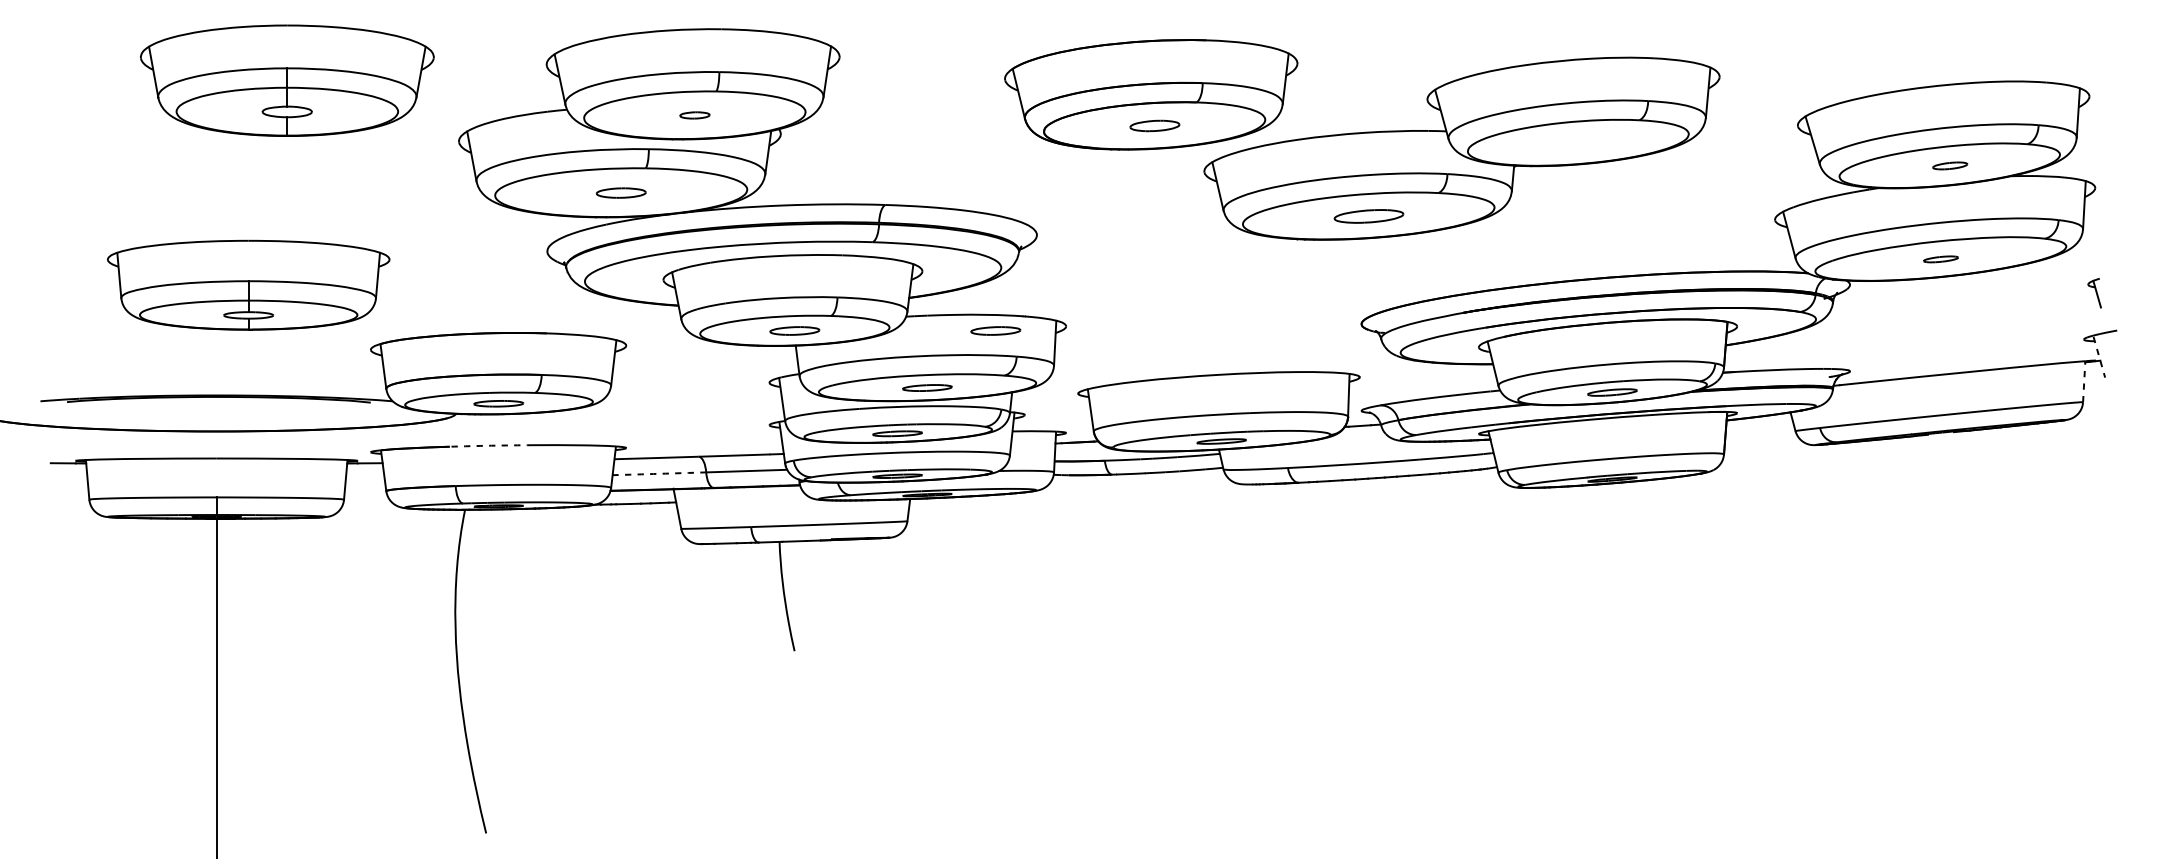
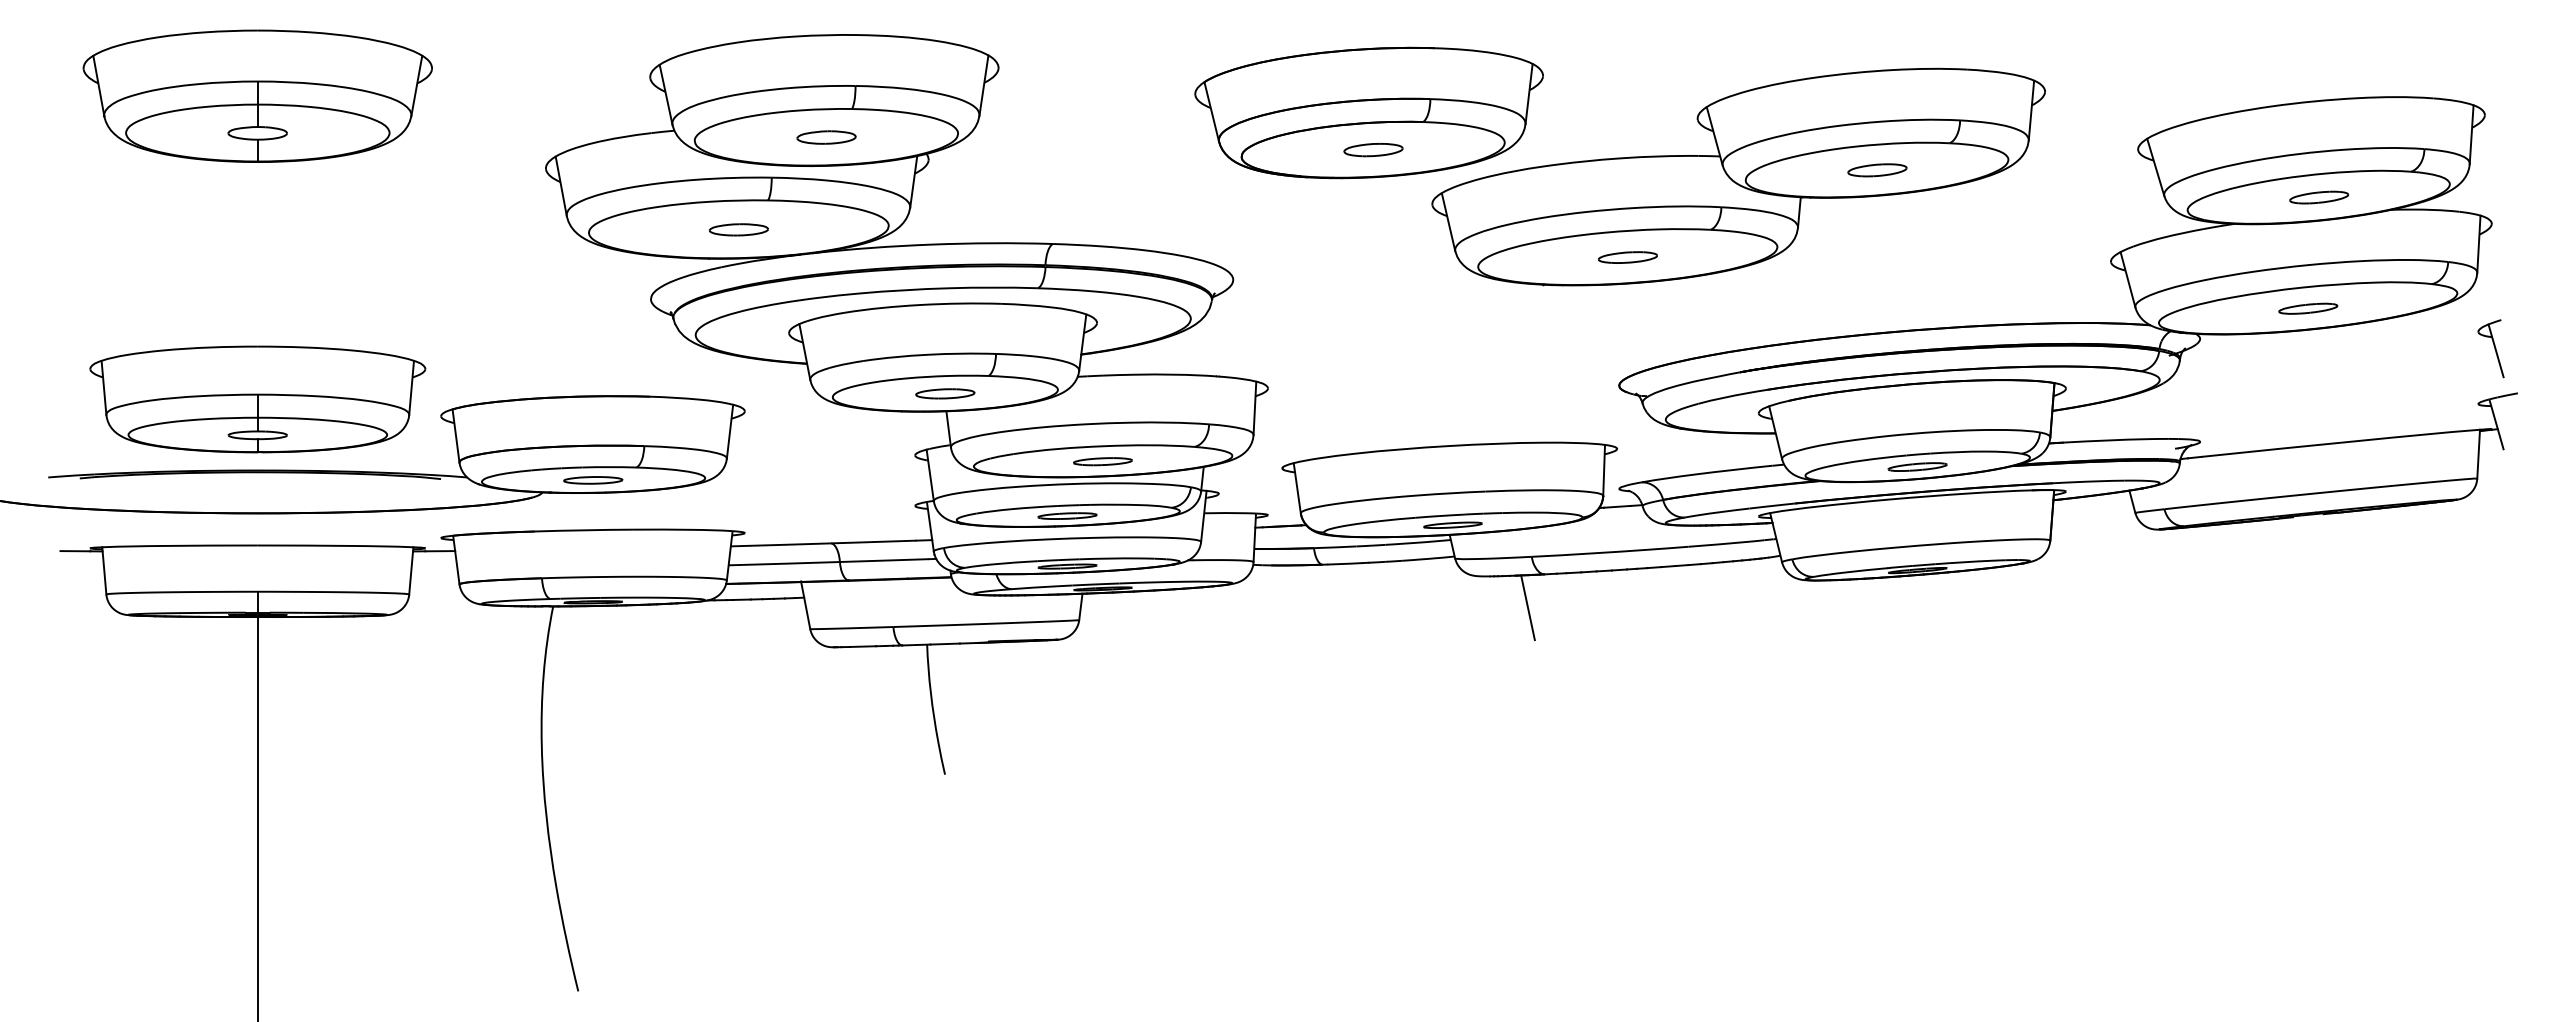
part: (287, 80) -> (257, 95), moved
part: (694, 115) -> (826, 137), size x1.67
part: (1578, 143) -> (1877, 170), added
part: (1950, 165) -> (2319, 197), size x1.43
part: (1368, 216) -> (1627, 257), size x0.71
part: (1941, 259) -> (2308, 308), size x1.43
part: (248, 285) -> (257, 399), moved
part: (2094, 292) -> (2490, 348), size x1.67
part: (995, 330) -> (1184, 393), removed
line: (2099, 357) -> (2496, 425), dashed -> solid
line: (2084, 381) -> (2478, 453), dashed -> solid
arc: (491, 445) -> (584, 530), dashed -> solid
arc: (659, 473) -> (784, 563), dashed -> solid
line: (1284, 510) -> (1527, 607), added

